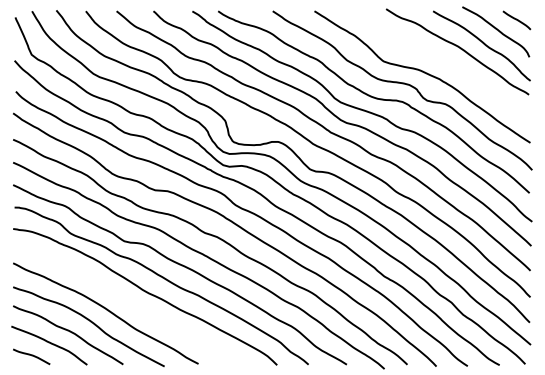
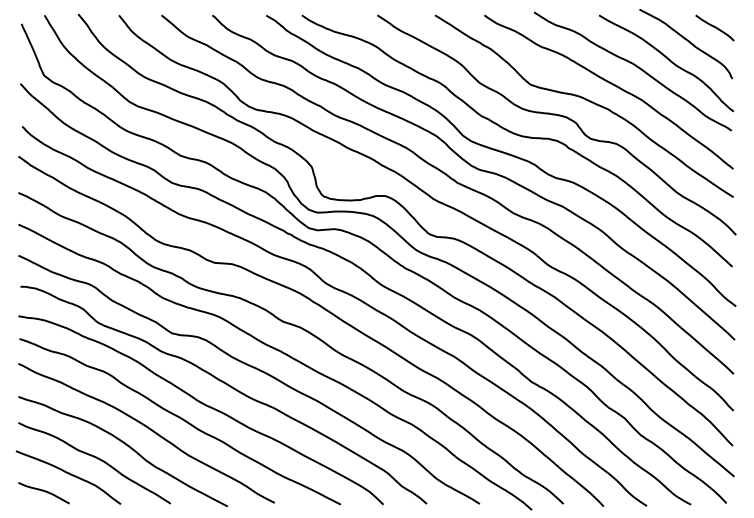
curve: (442, 62) -> (612, 85), added
curve: (131, 303) -> (181, 419), added

